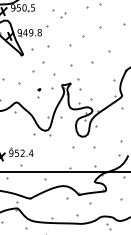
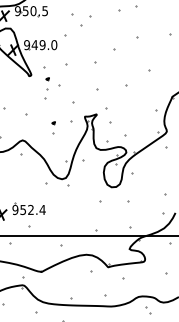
part: (63, 14) -> (86, 20), size x1.6
text: (39, 32) -> (54, 44), 949.8 -> 949.0
part: (34, 60) -> (47, 83), added

